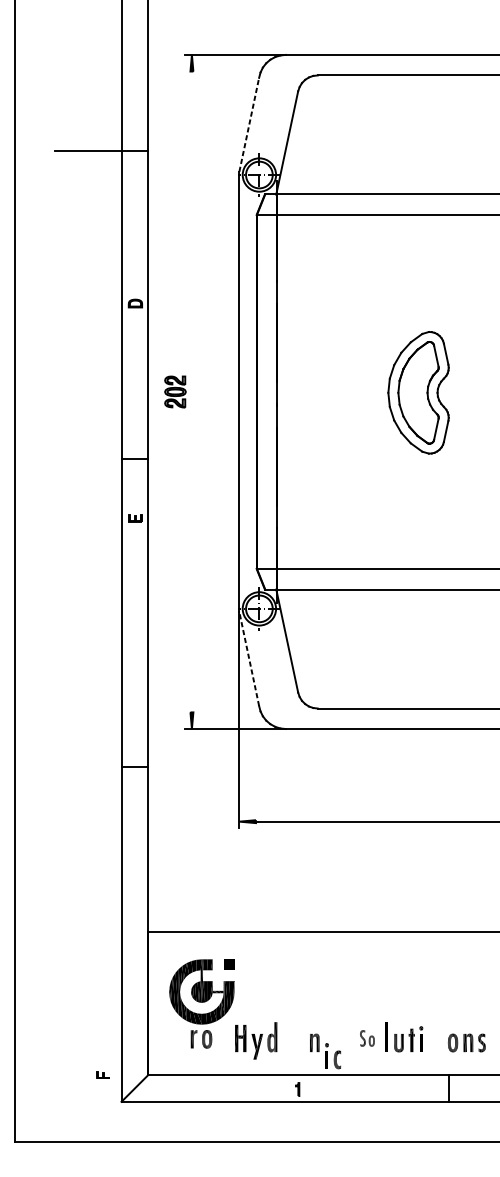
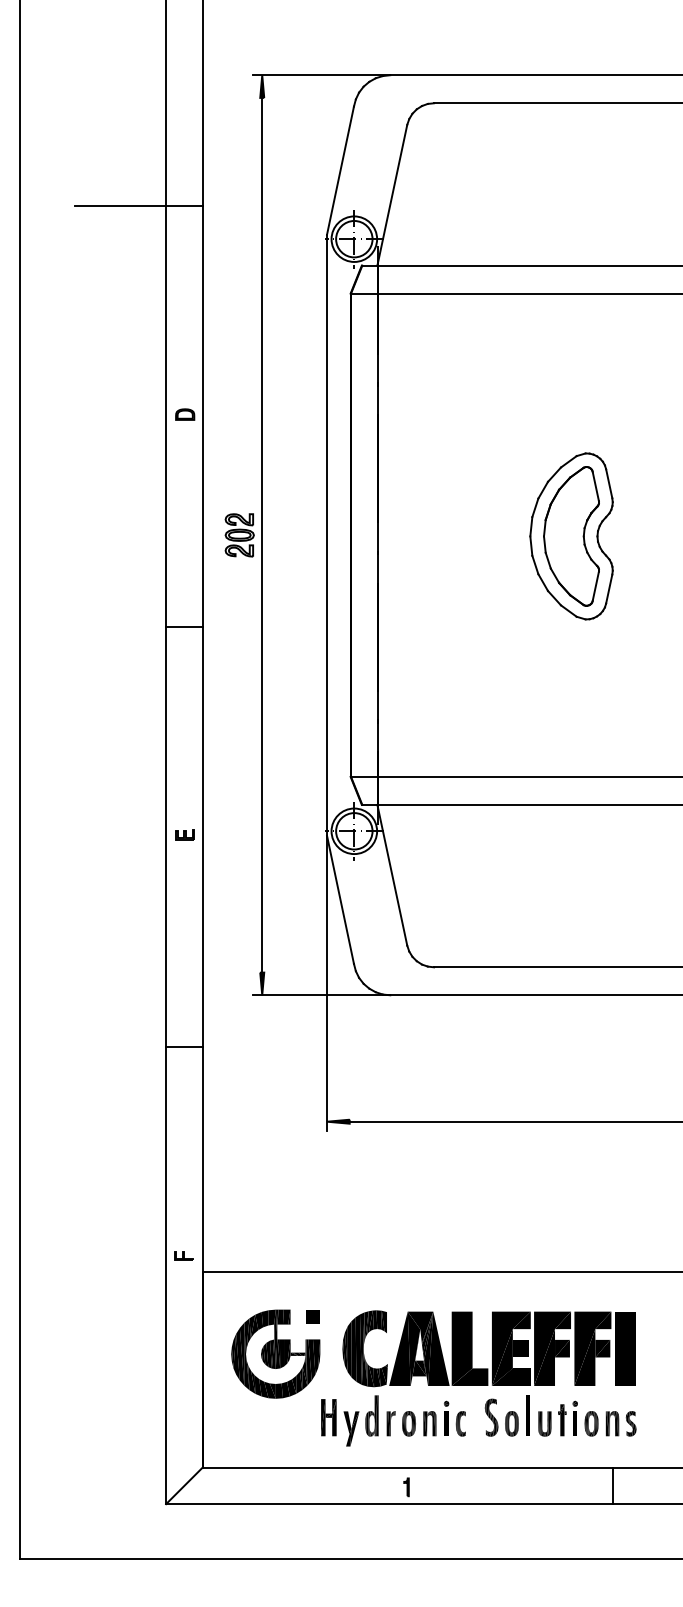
line: (249, 124) -> (340, 170), dashed -> solid
line: (192, 391) -> (262, 534), added
part: (134, 518) -> (184, 834), moved
line: (249, 658) -> (340, 899), dashed -> solid
part: (357, 987) -> (488, 1348), added
part: (367, 1038) -> (501, 1417), size x1.67
part: (200, 1039) -> (400, 1423), moved
part: (466, 1042) -> (610, 1423), moved
part: (332, 1055) -> (454, 1418), moved
part: (103, 1075) -> (183, 1255), moved

